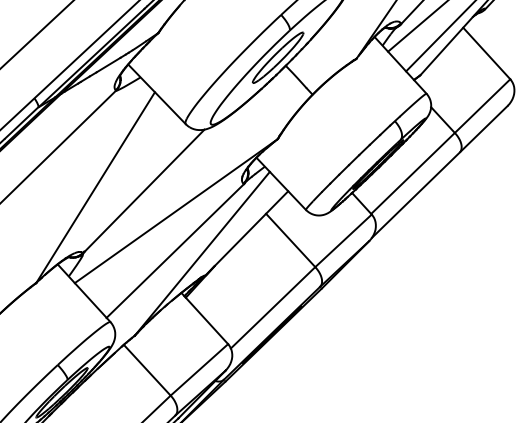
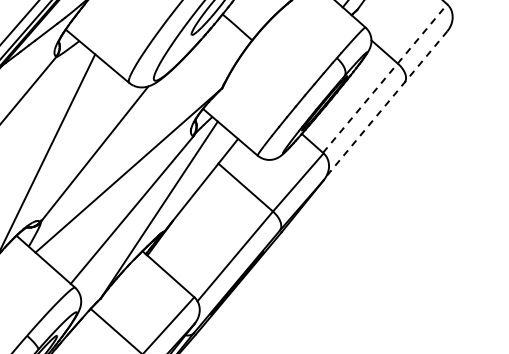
line: (440, 146) -> (384, 78), solid -> dashed
line: (439, 171) -> (386, 103), solid -> dashed

